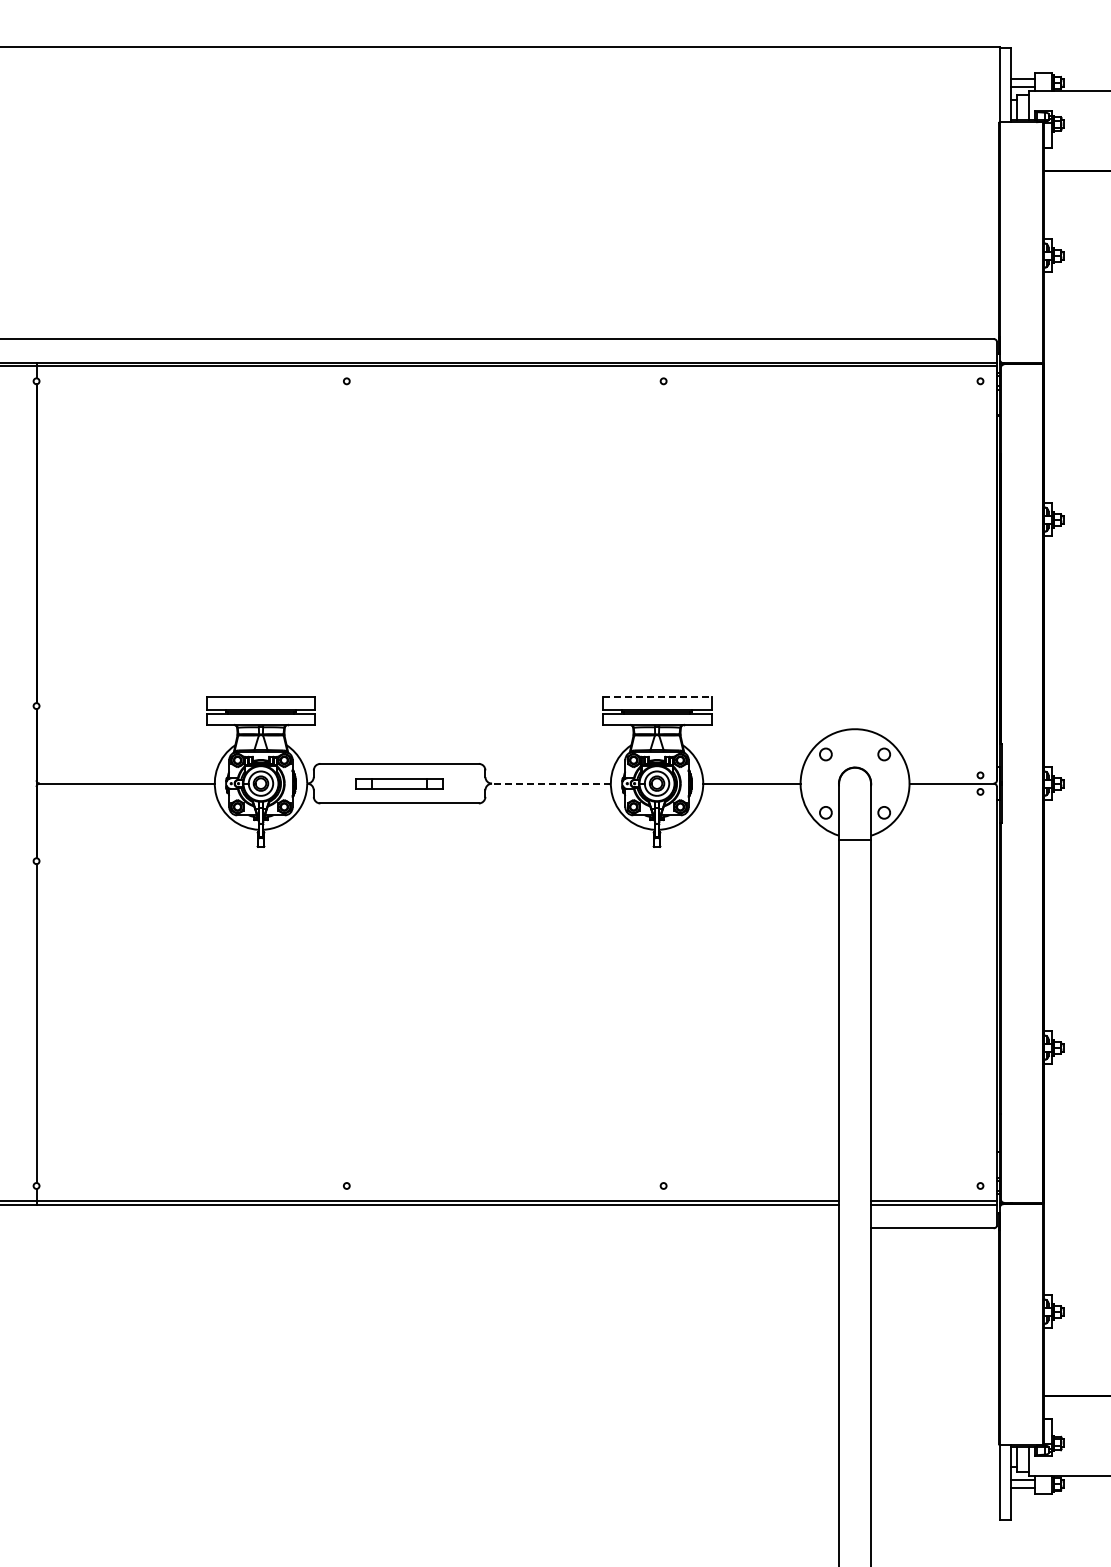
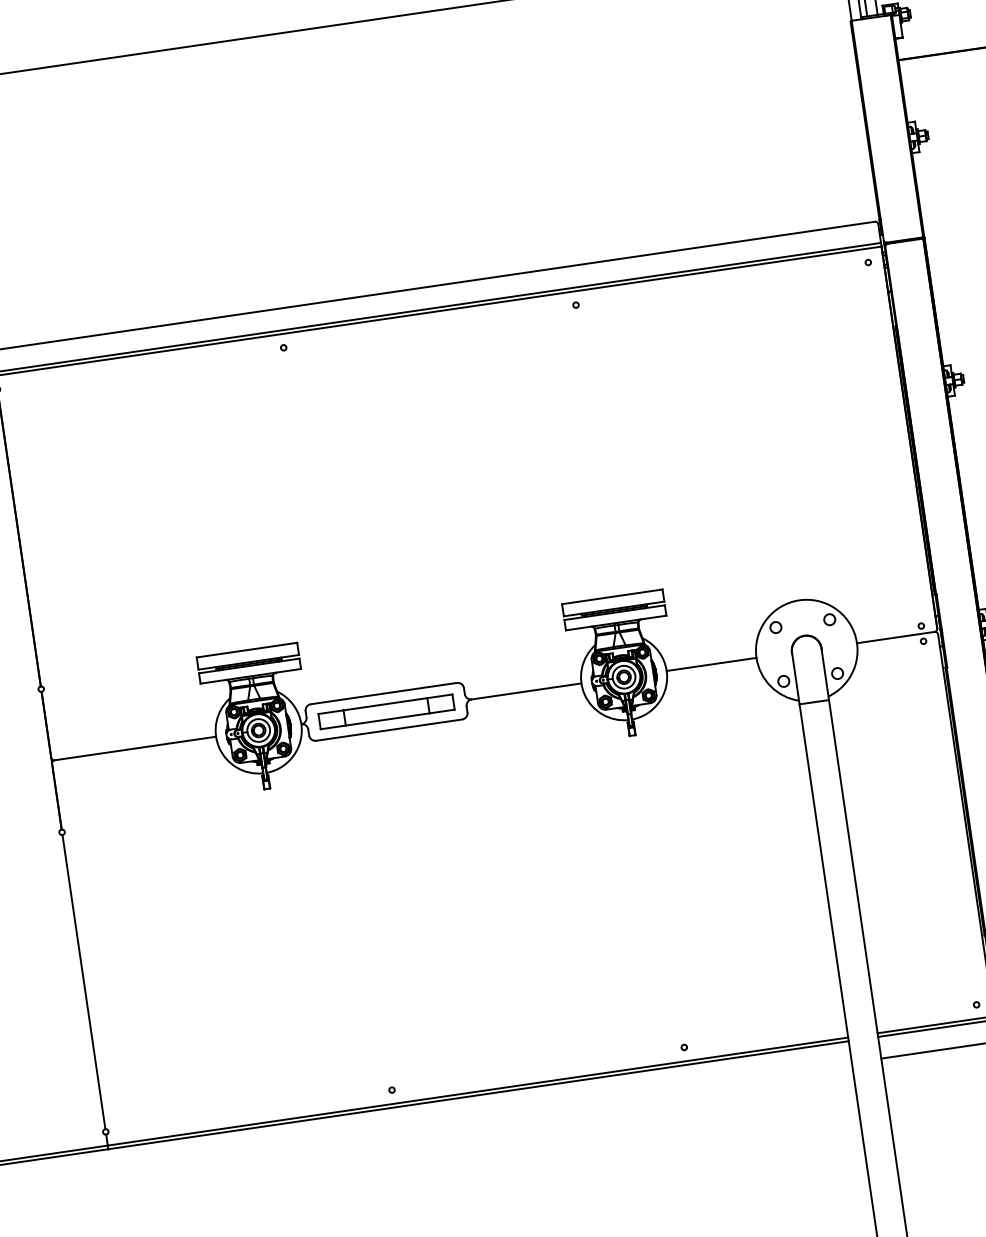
line: (657, 696) -> (612, 596), dashed -> solid
part: (399, 783) -> (386, 711), size x1.67
line: (550, 783) -> (525, 691), dashed -> solid

